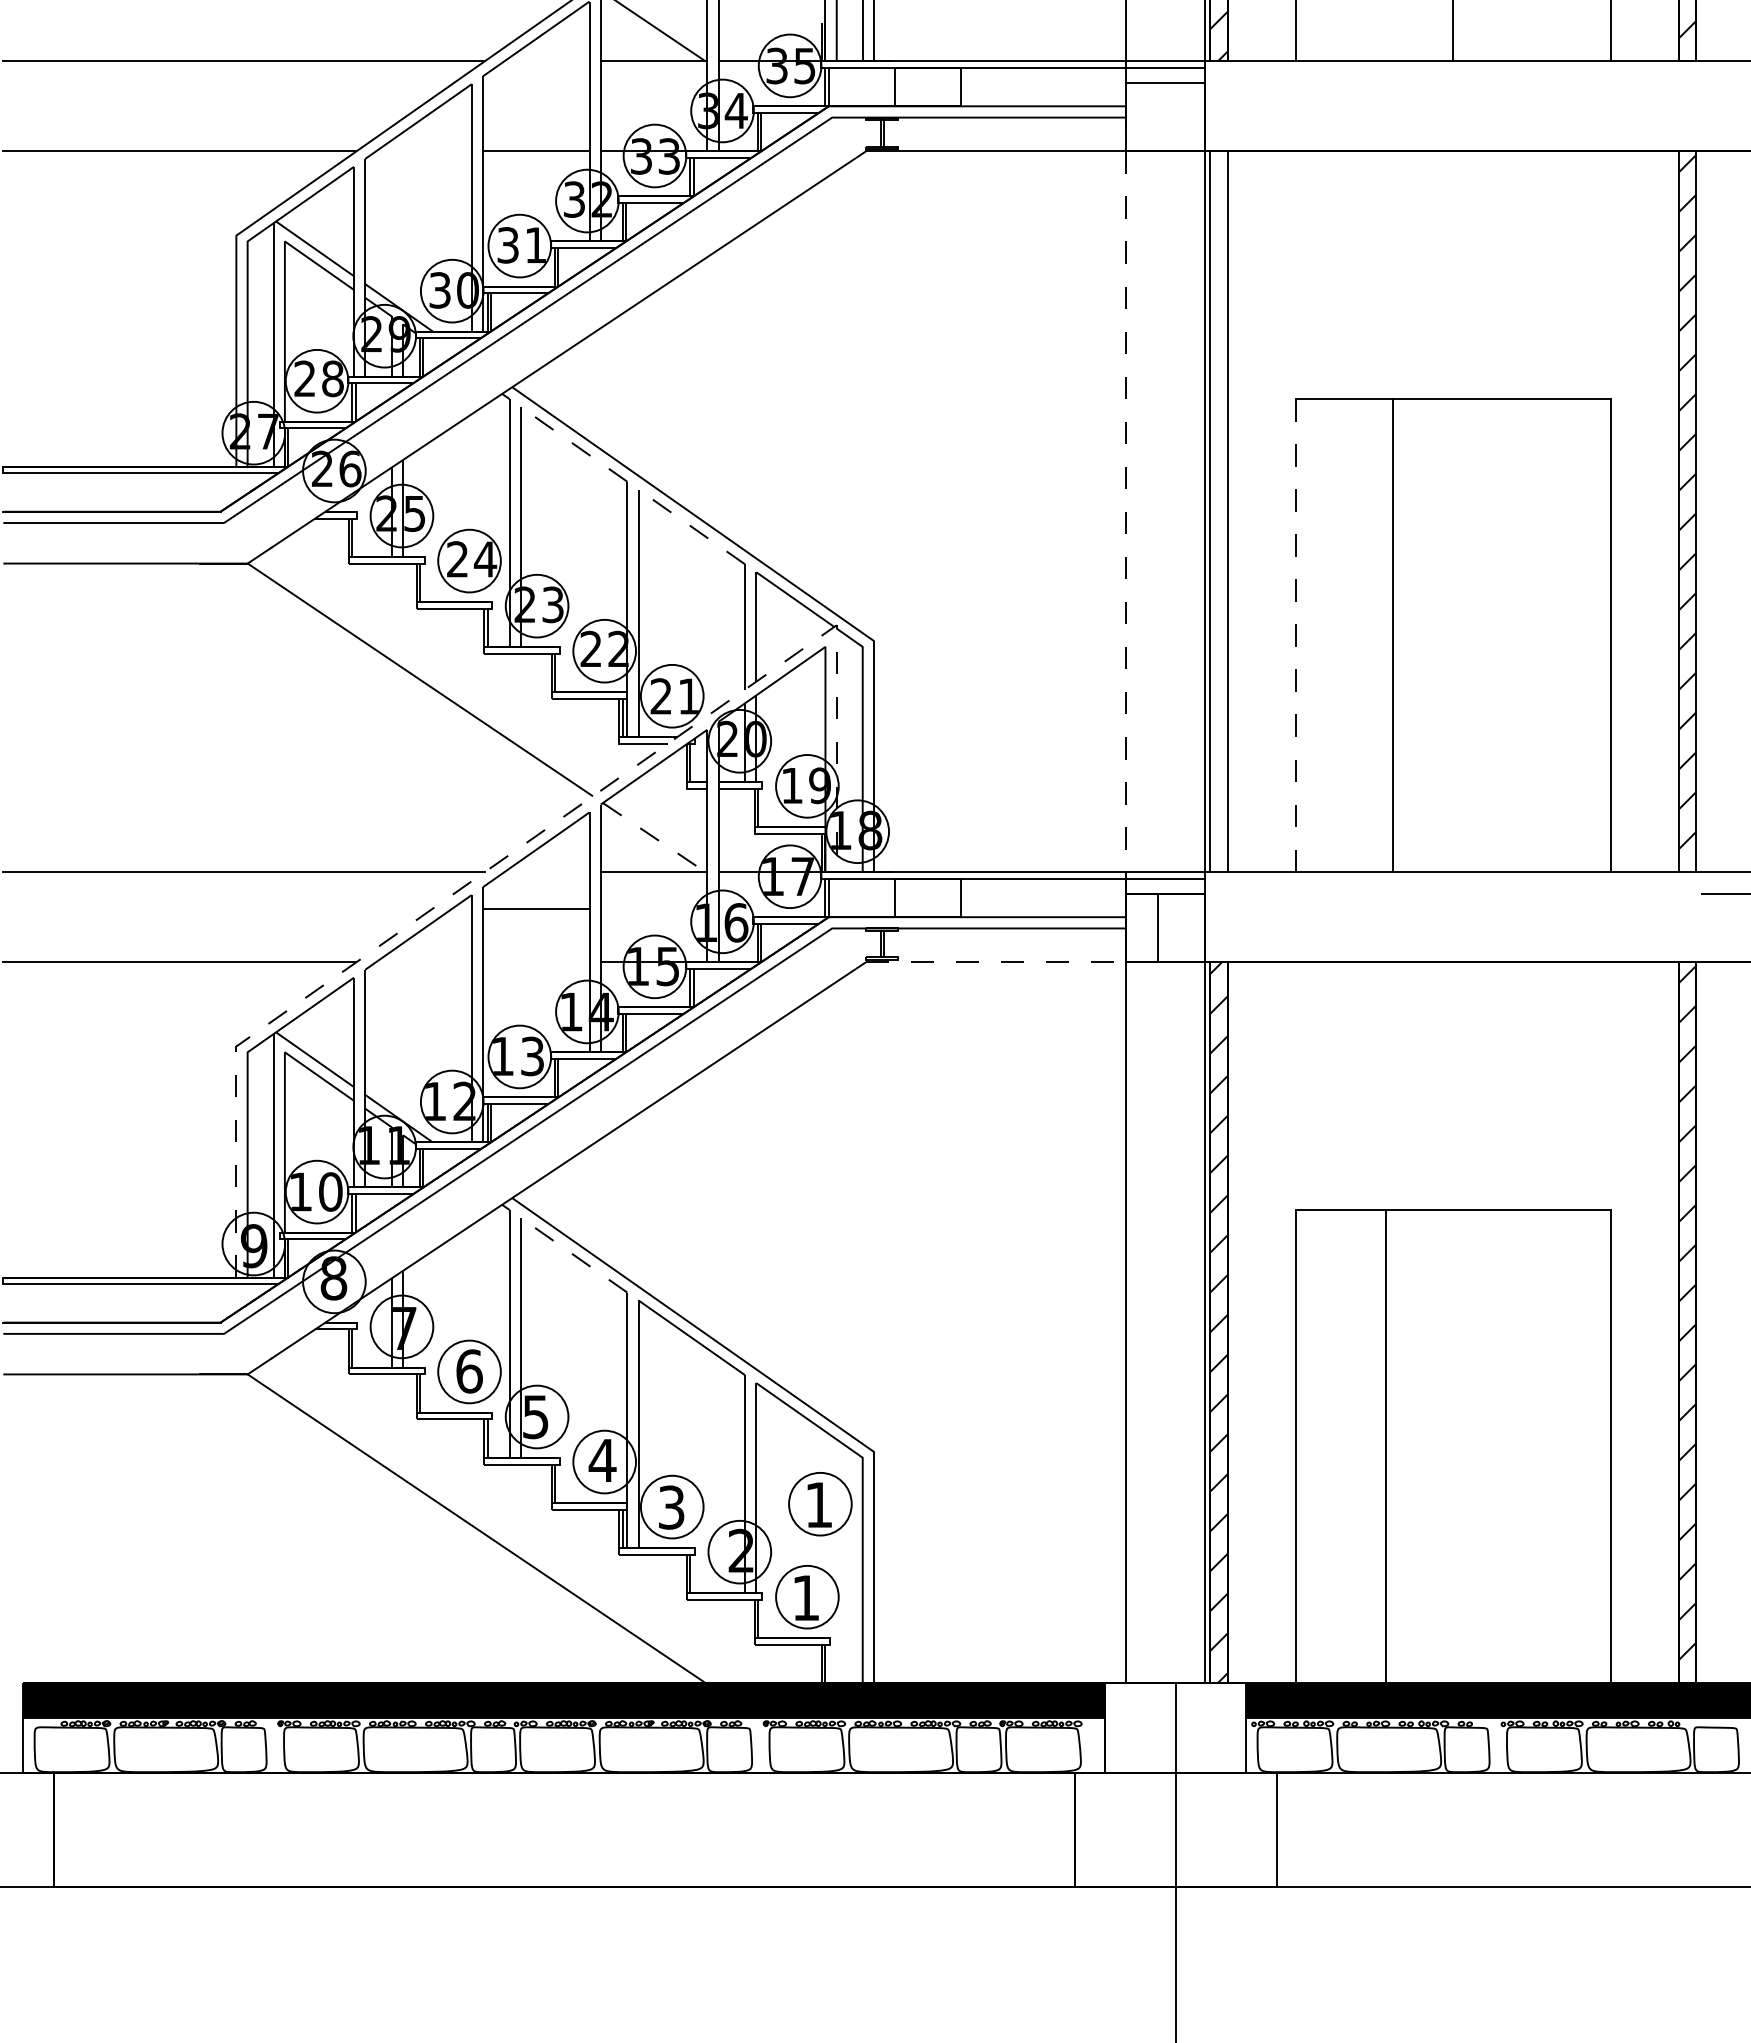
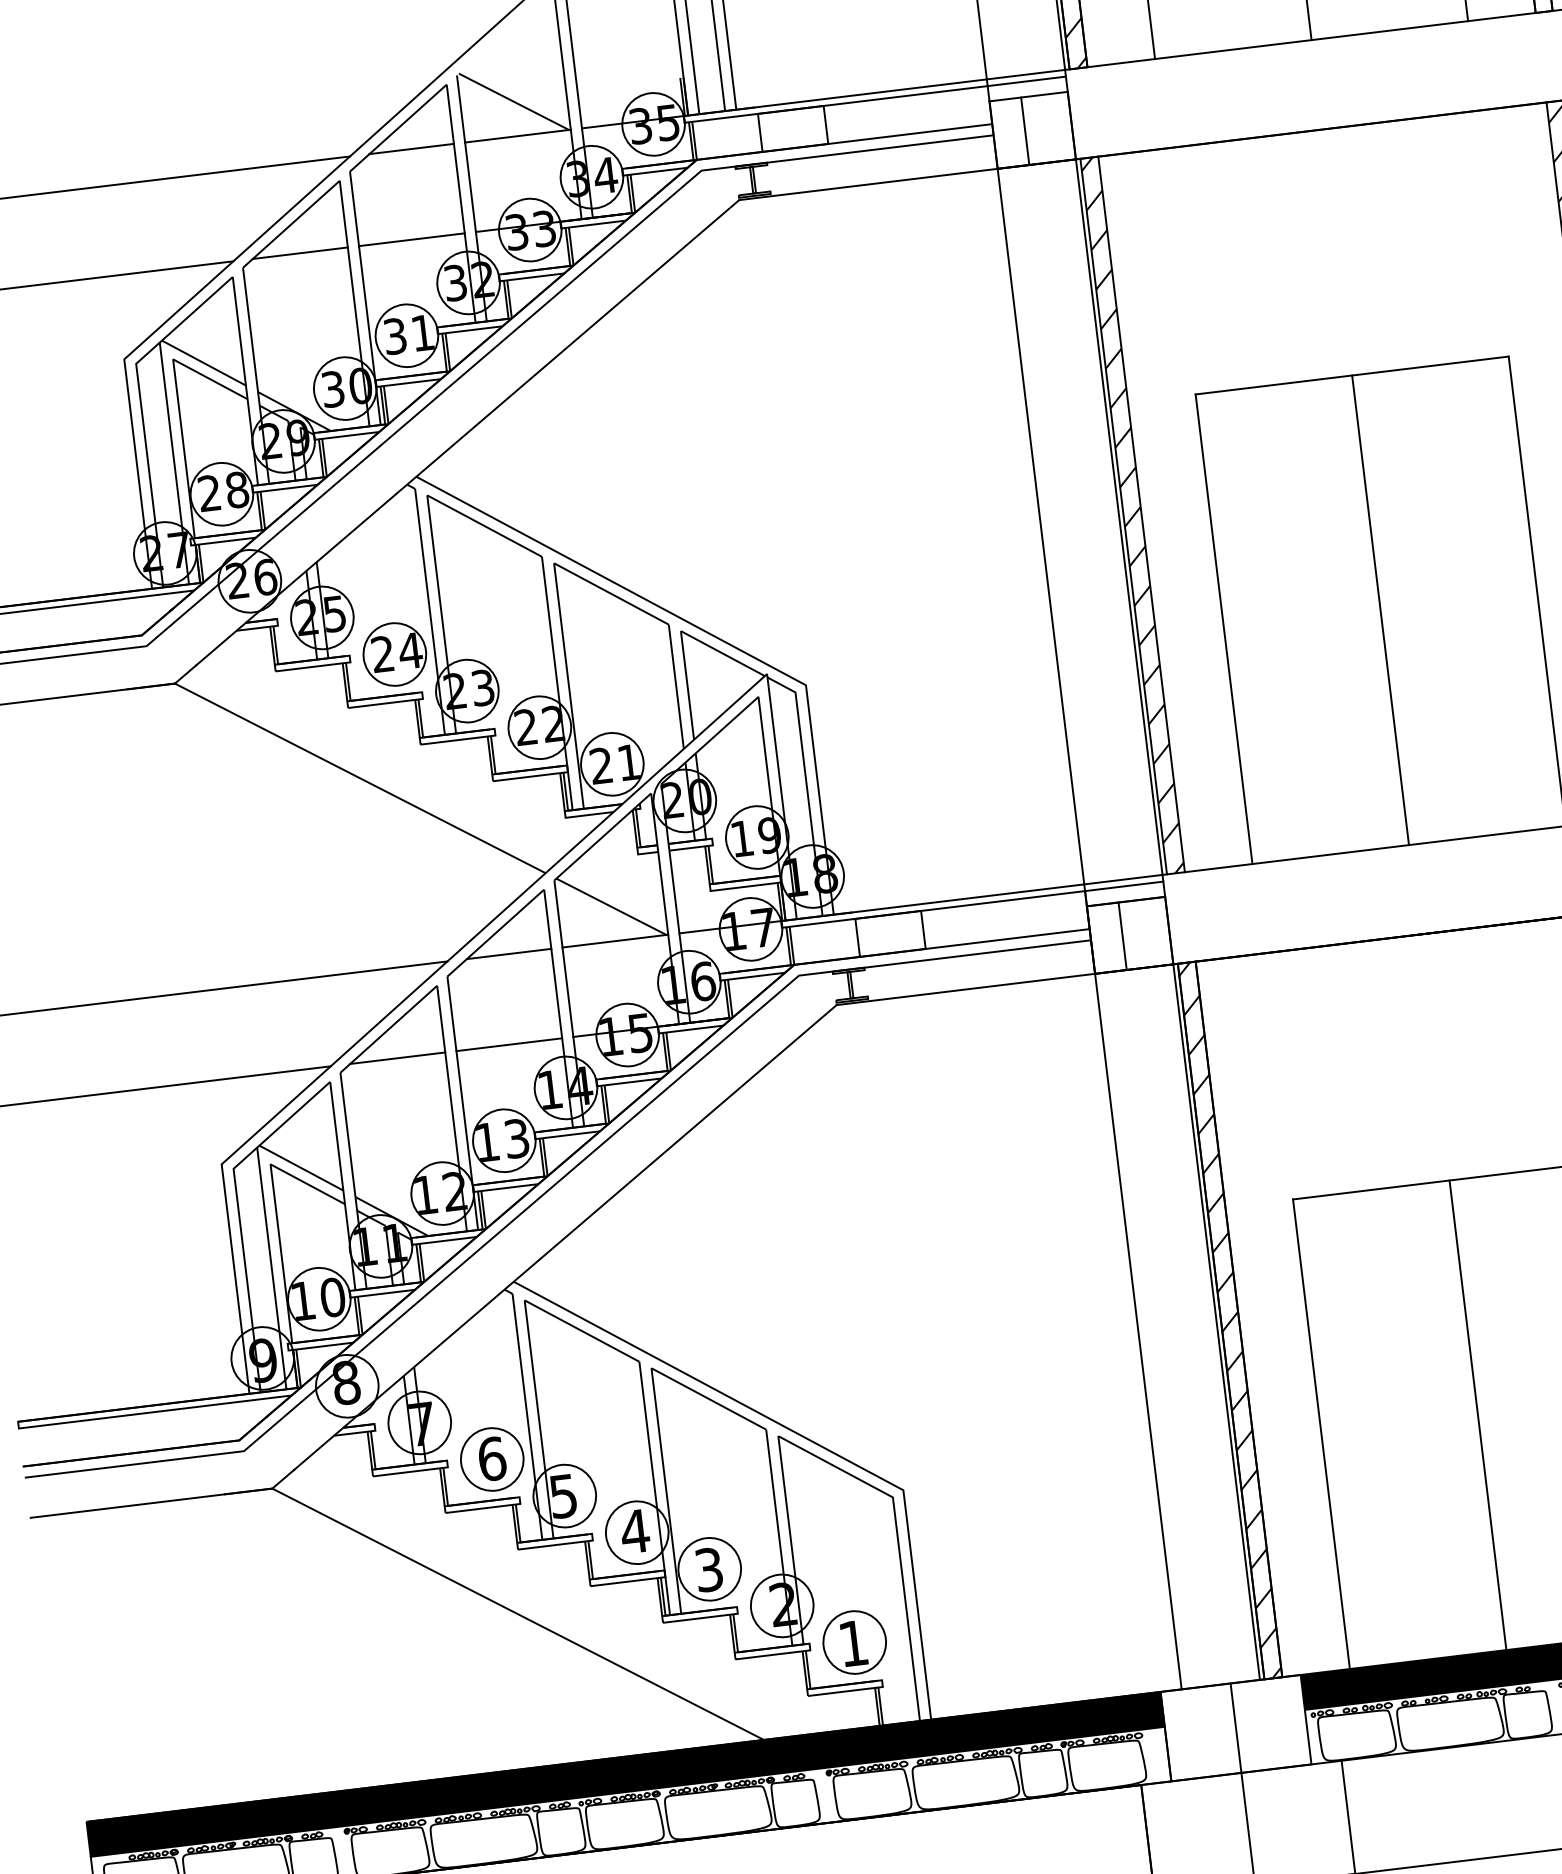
line: (546, 61) -> (411, 149), added
line: (1158, 117) -> (1025, 131), added
line: (423, 151) -> (299, 253), added
line: (573, 444) -> (484, 526), dashed -> solid
line: (1126, 467) -> (1035, 482), dashed -> solid
hatch: (1218, 511) -> (1132, 515), added
line: (691, 526) -> (611, 593), dashed -> solid
line: (1295, 635) -> (1223, 629), dashed -> solid
line: (1393, 635) -> (1380, 610), moved
line: (543, 831) -> (500, 914), dashed -> solid
line: (654, 837) -> (611, 906), dashed -> solid
line: (546, 872) -> (508, 954), added
line: (536, 909) -> (509, 1044), moved
line: (423, 962) -> (397, 1058), added
line: (996, 962) -> (966, 989), dashed -> solid
line: (573, 1254) -> (581, 1330), dashed -> solid
line: (1386, 1446) -> (1478, 1415), moved
part: (820, 1504) -> (856, 1548), removed

